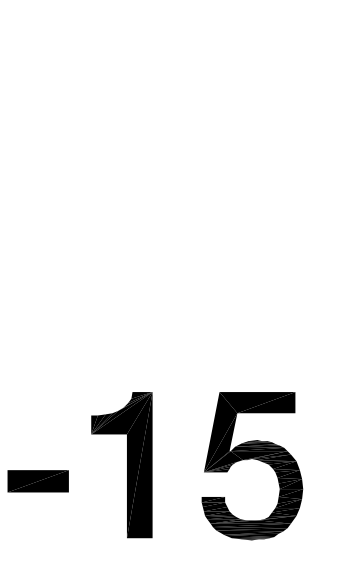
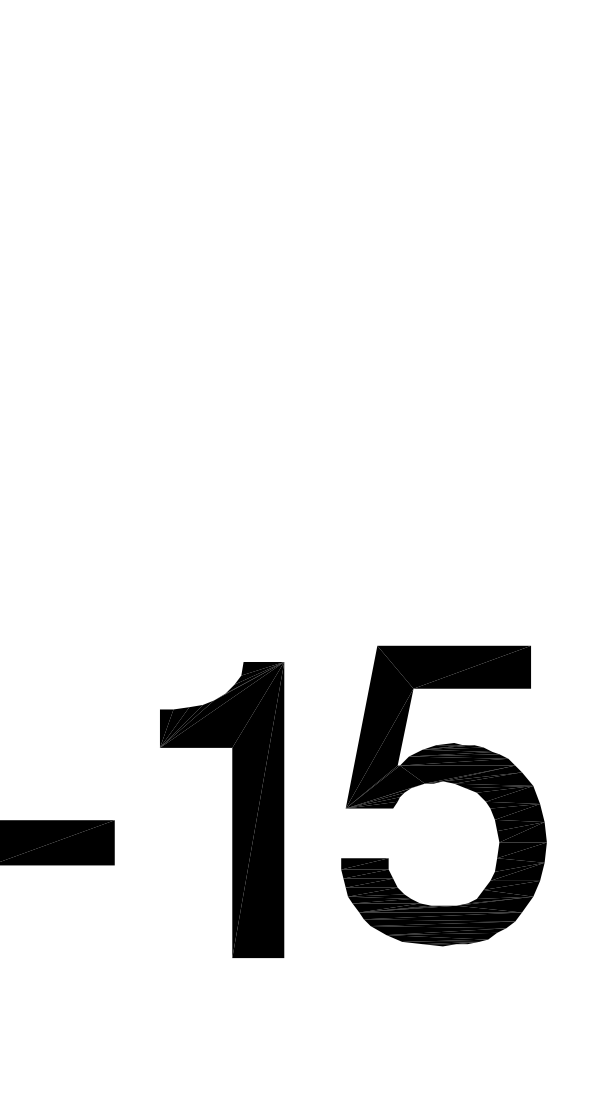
part: (252, 459) -> (444, 782), moved

